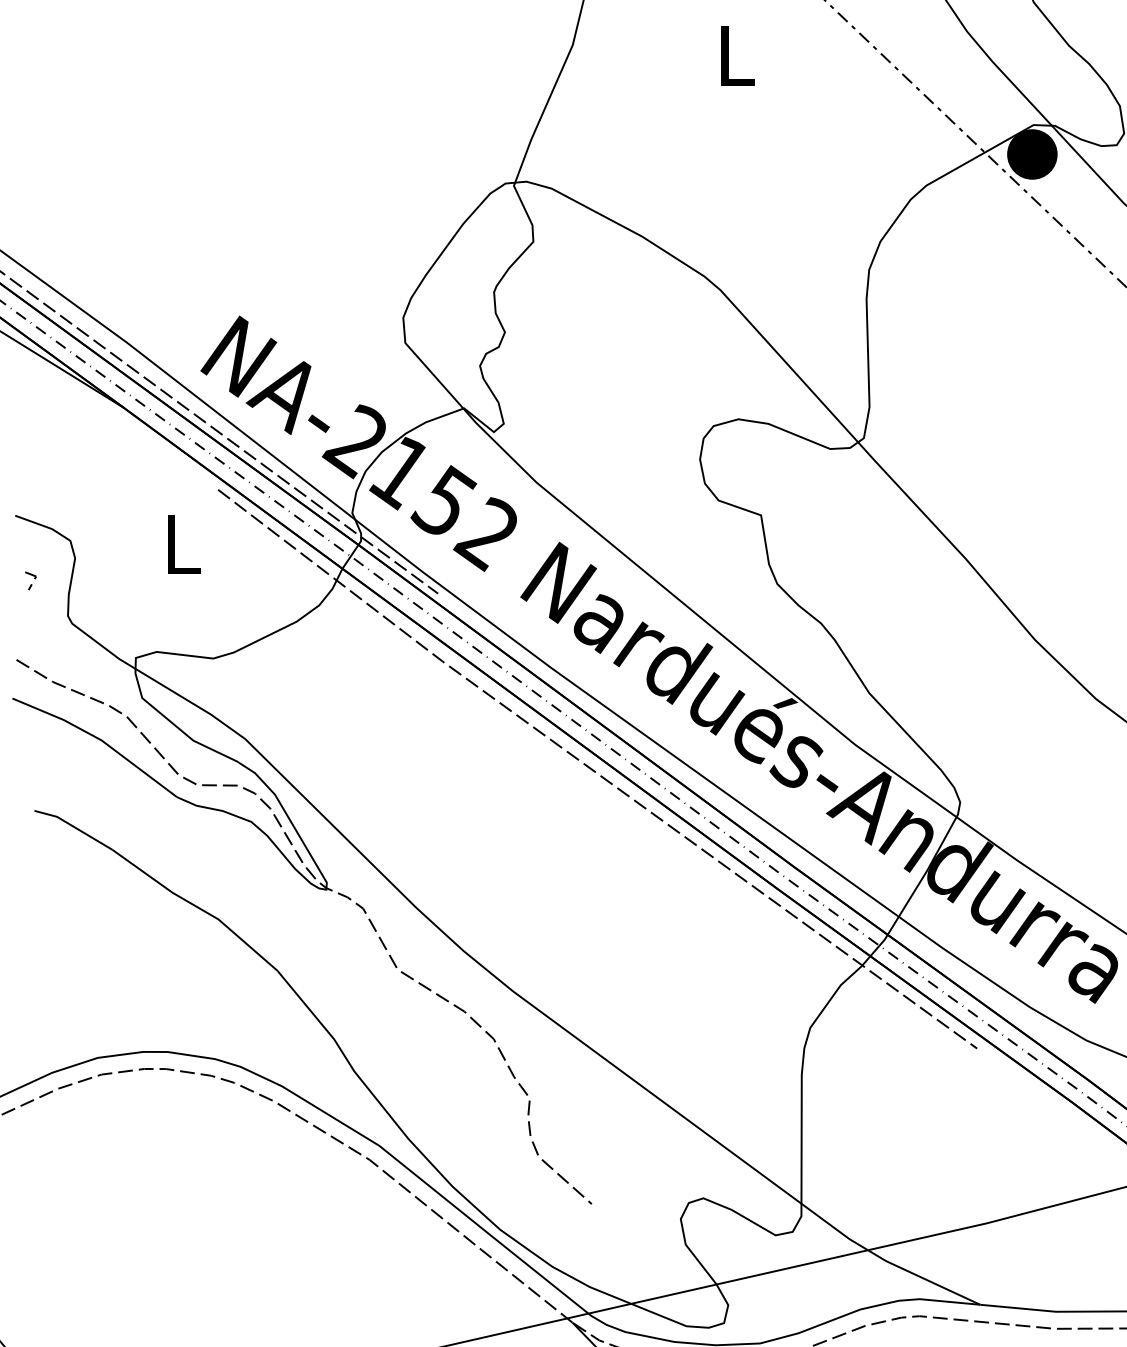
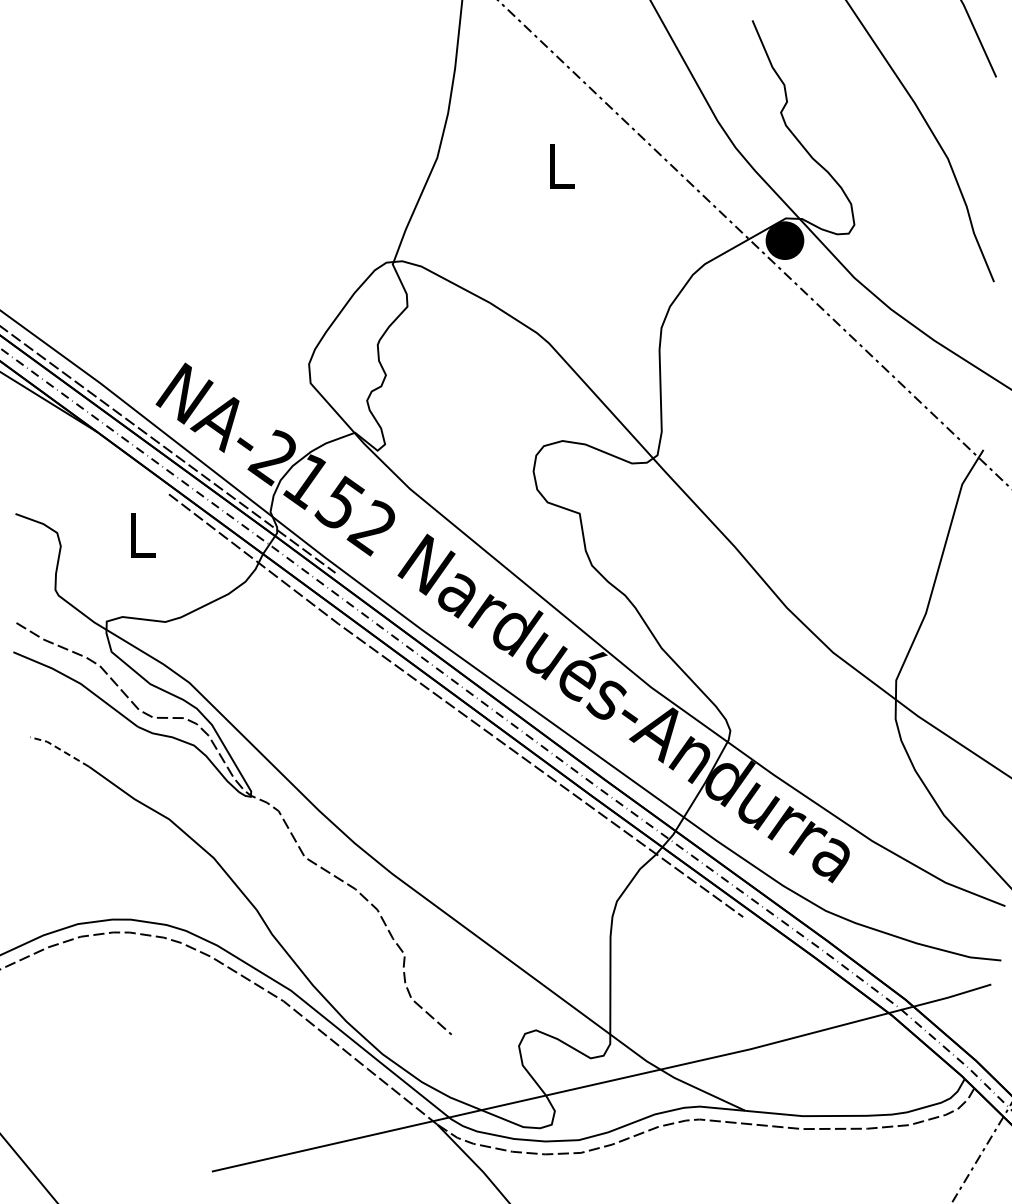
line: (31, 583) -> (27, 565), removed
line: (73, 827) -> (59, 749), solid -> dashed

